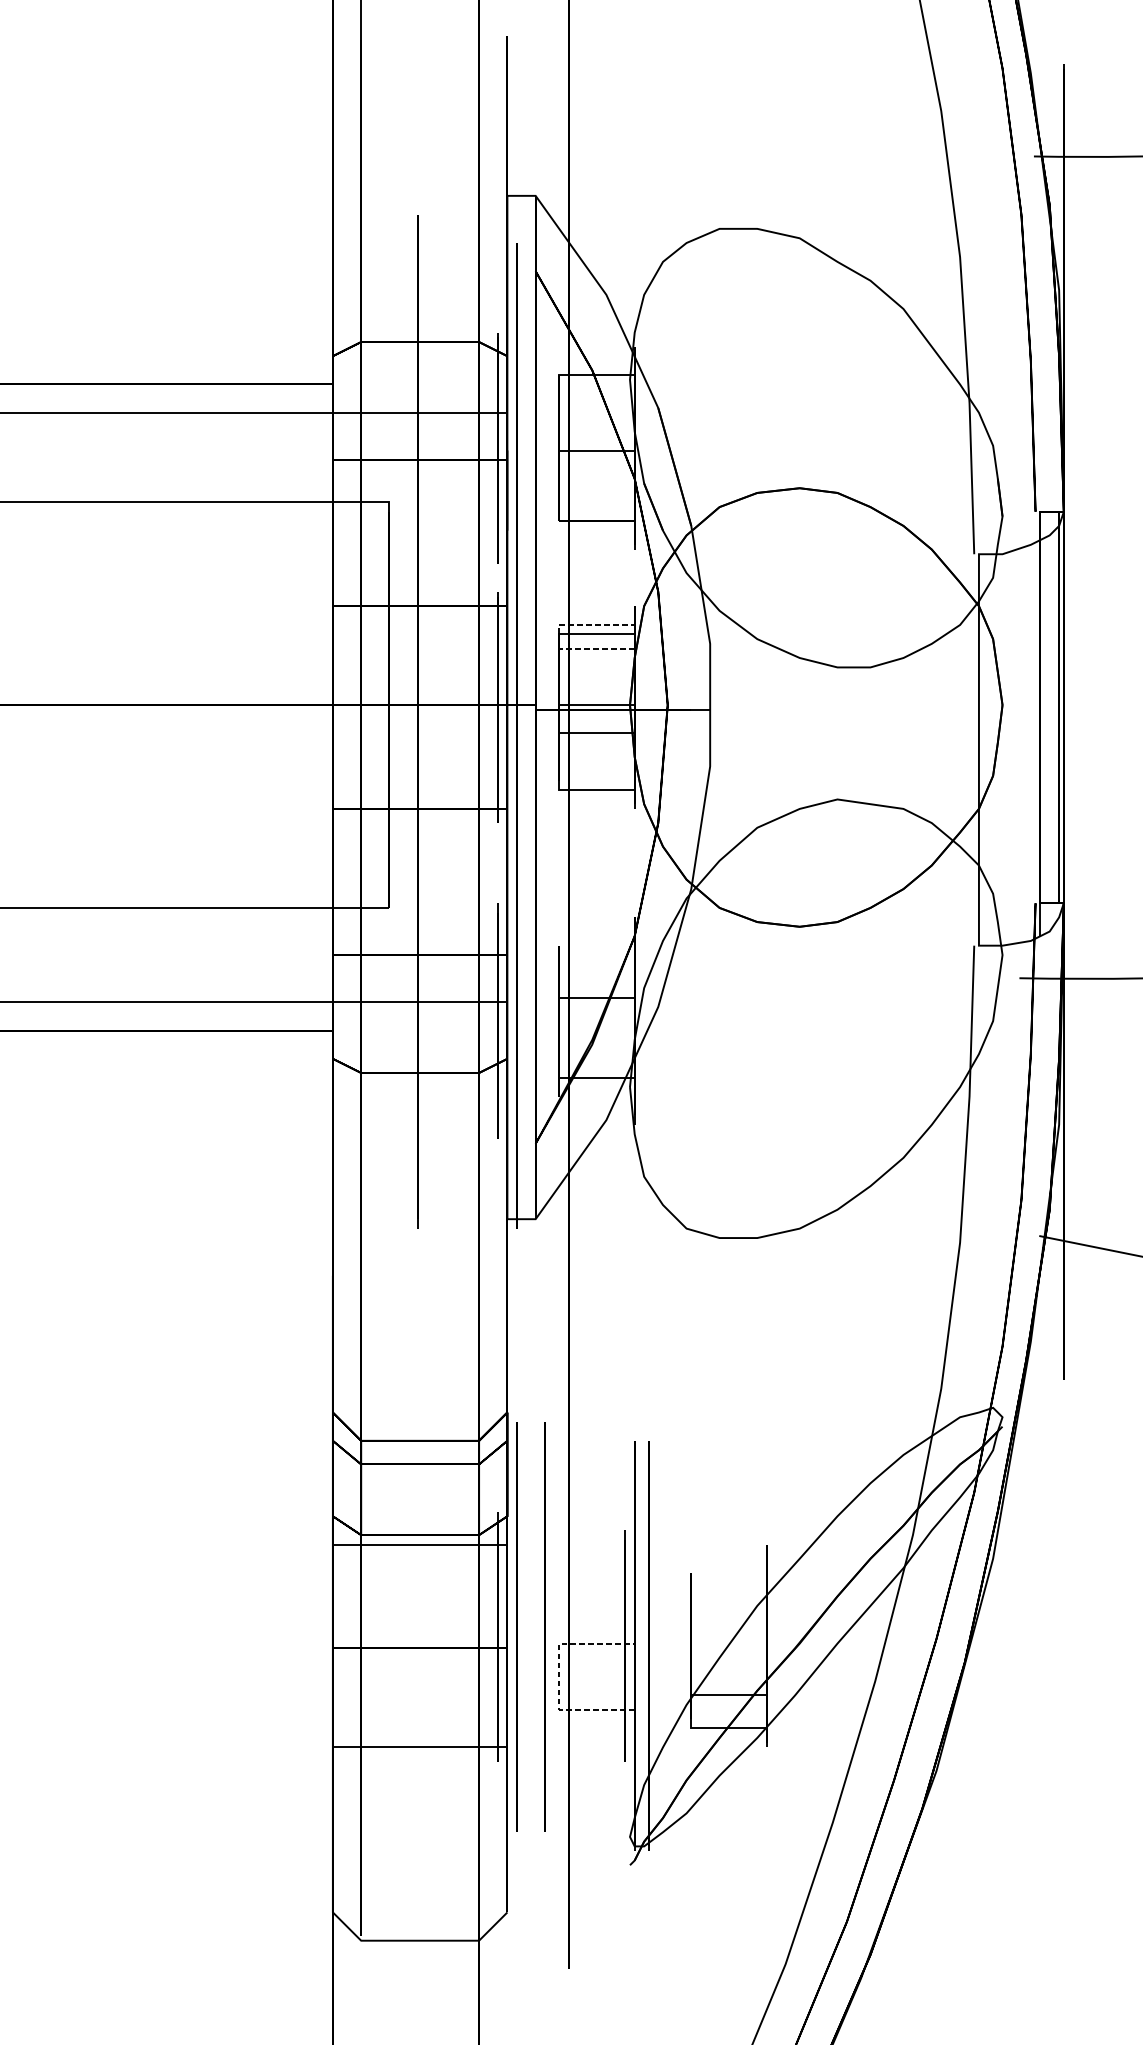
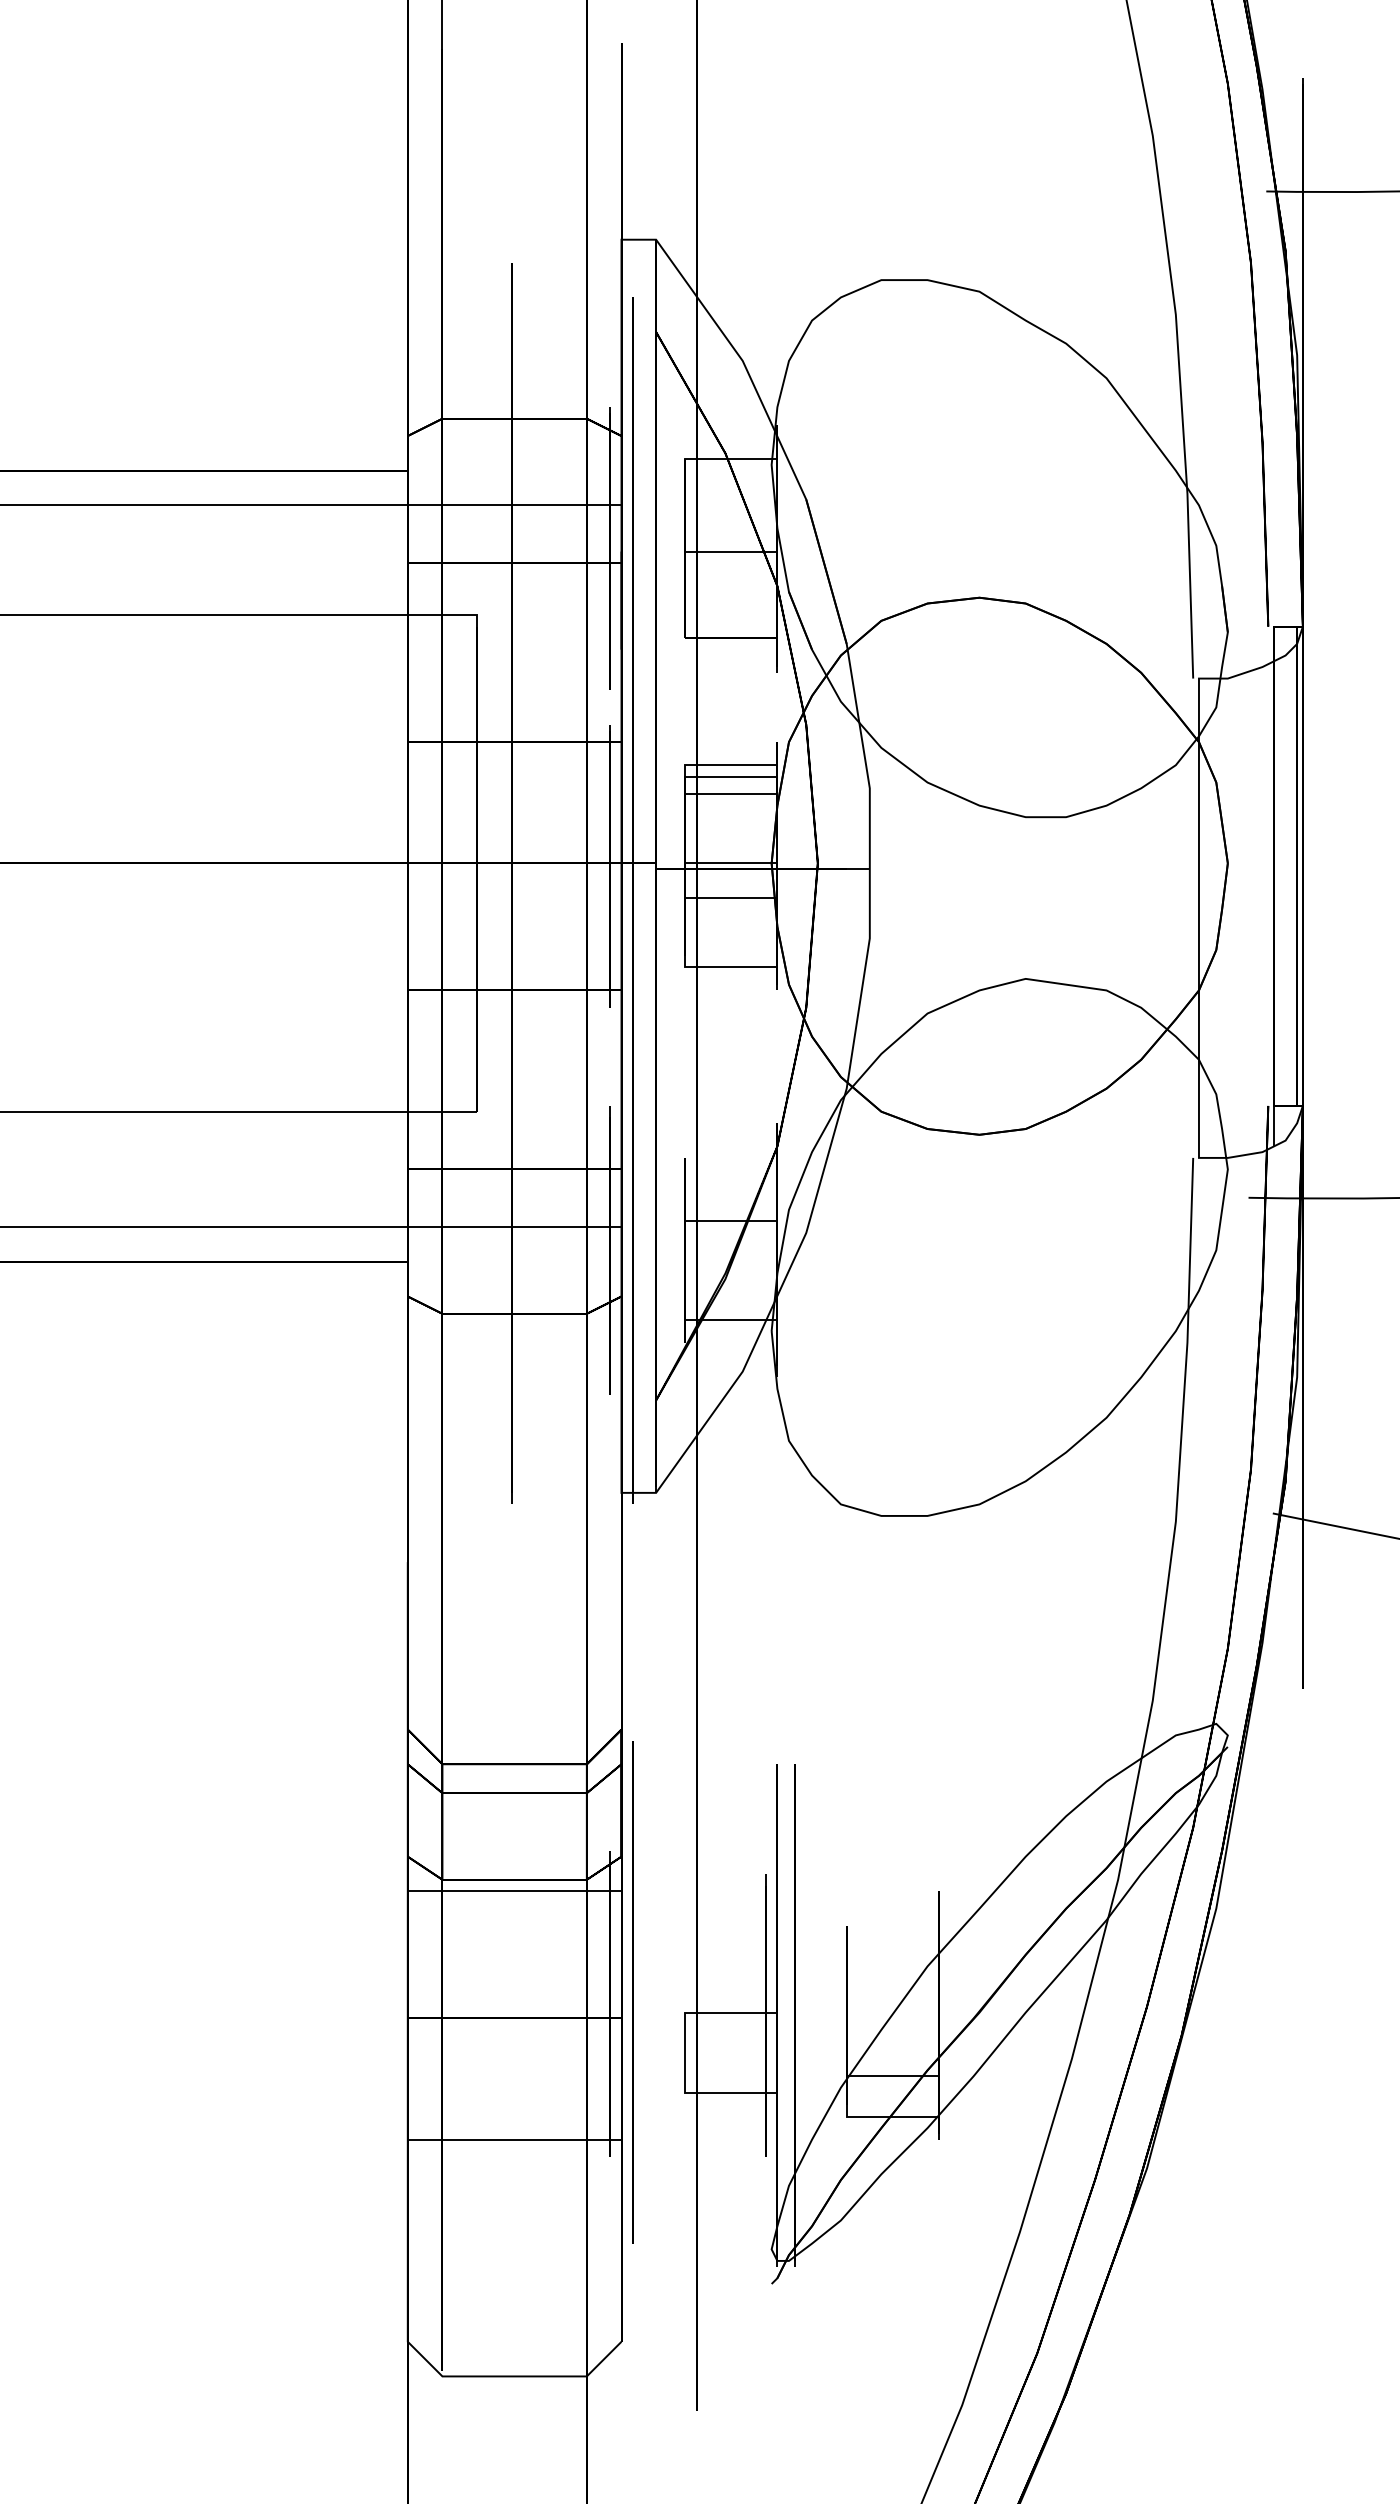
line: (559, 636) -> (685, 779), dashed -> solid
line: (544, 1627) -> (667, 1992), removed
line: (559, 1676) -> (685, 2052), dashed -> solid

